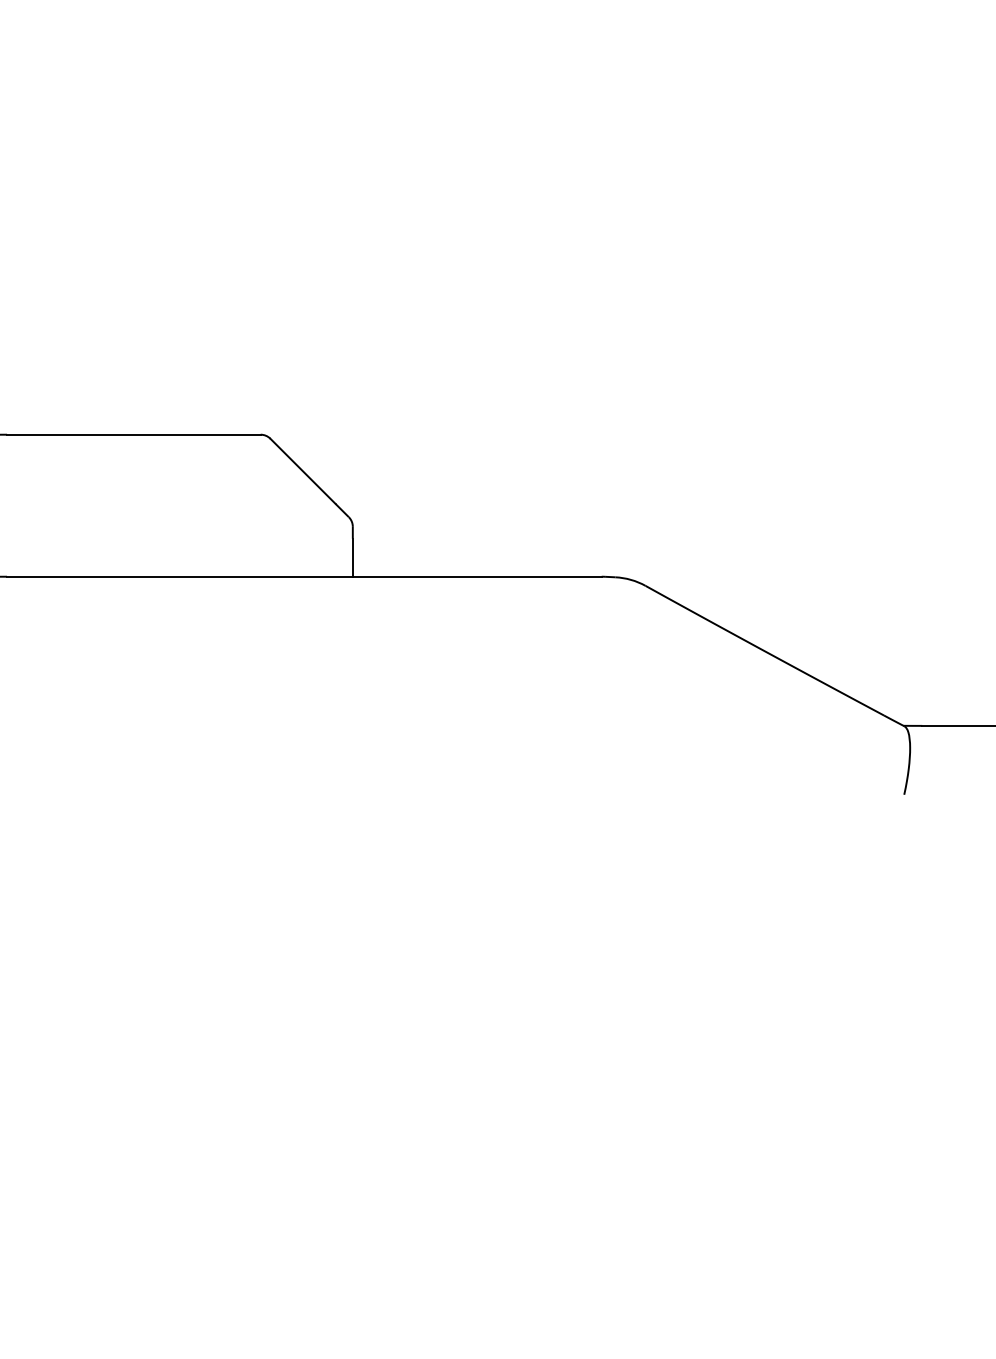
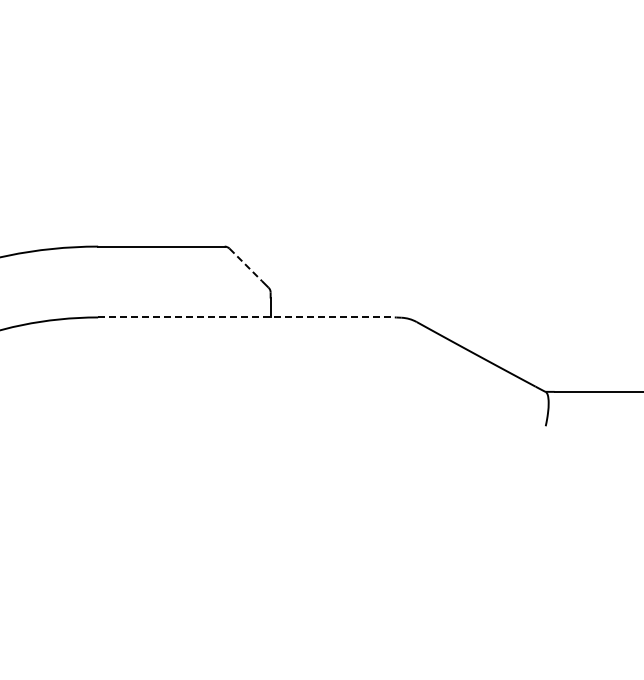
line: (302, 470) -> (245, 264), solid -> dashed
line: (304, 576) -> (246, 317), solid -> dashed

